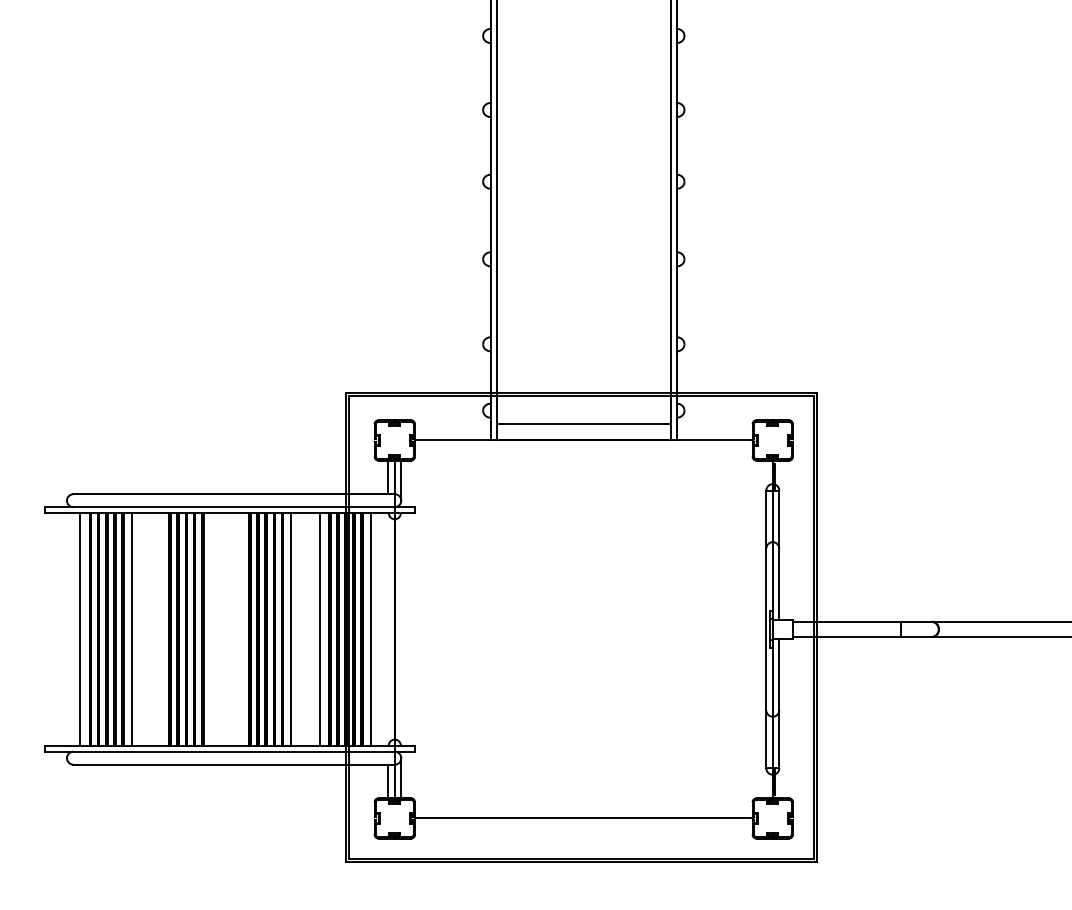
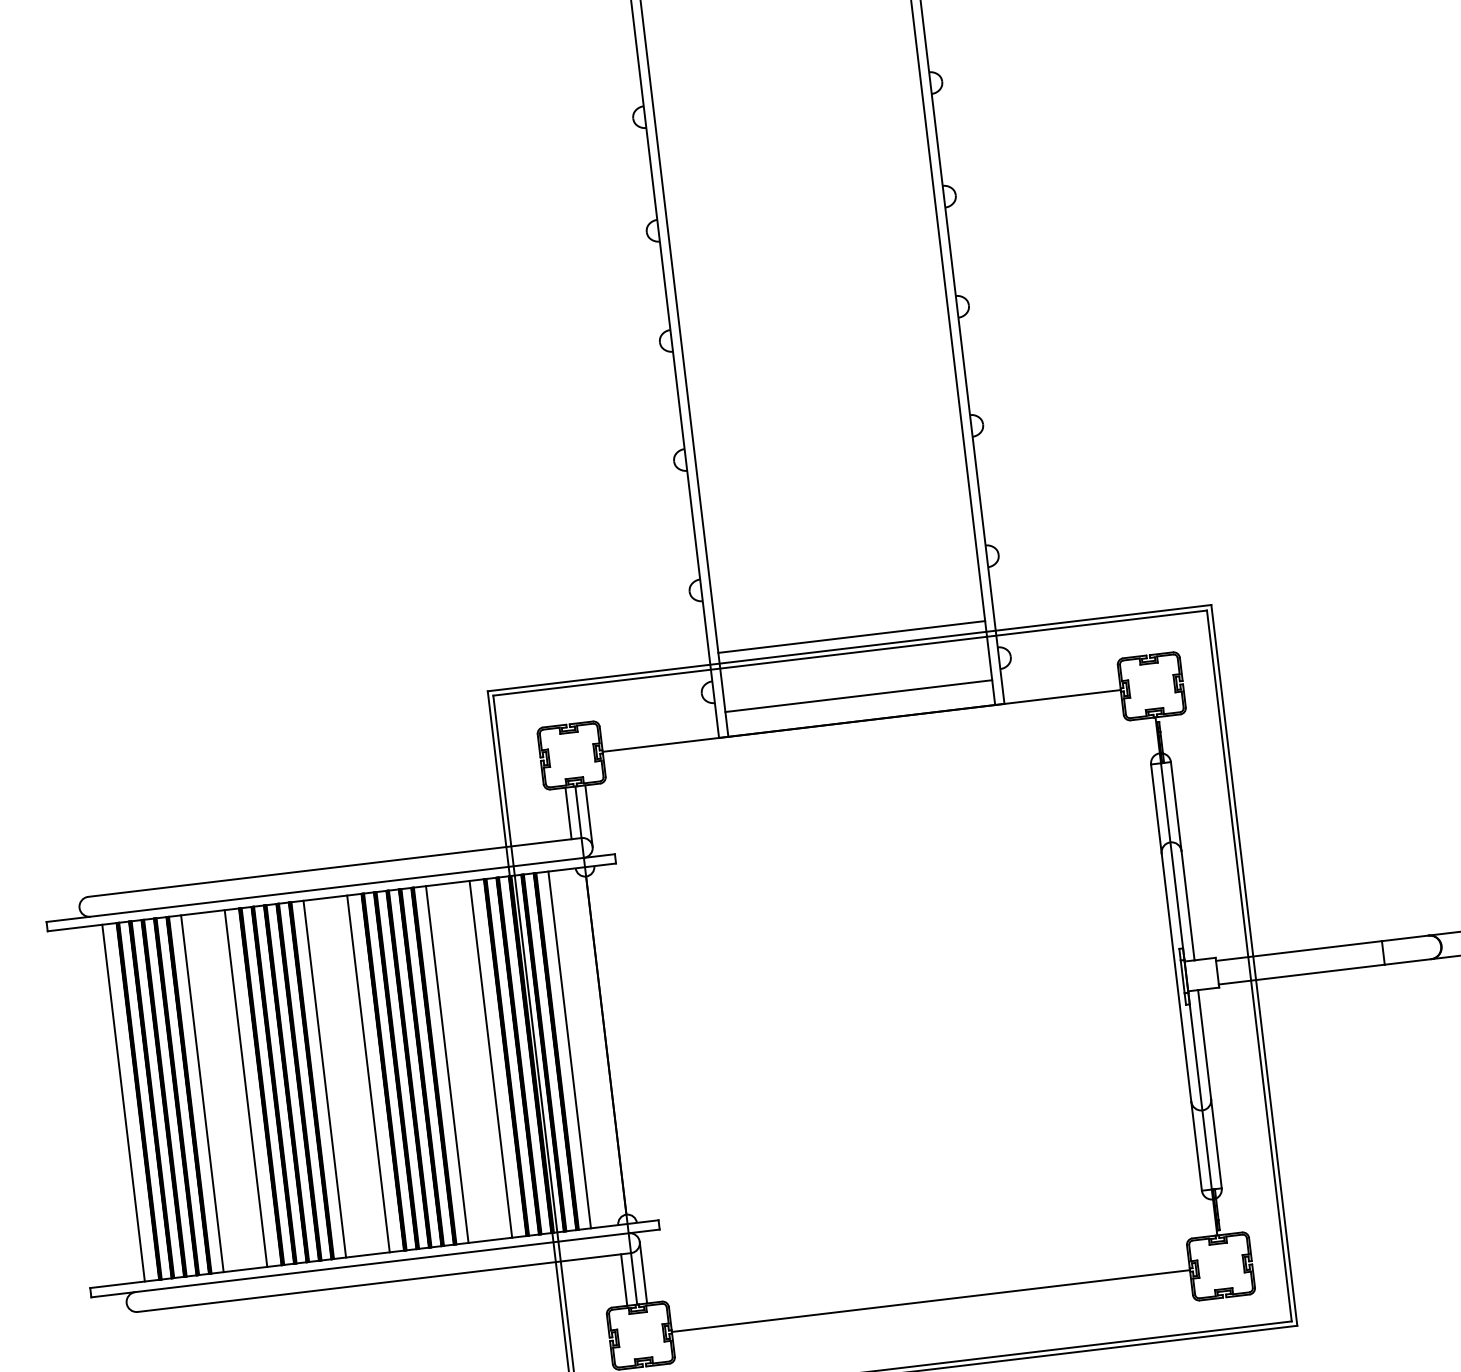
line: (583, 385) -> (851, 636), added
line: (160, 629) -> (246, 1088), added
line: (211, 629) -> (324, 1079), added
line: (239, 629) -> (367, 1074), added

